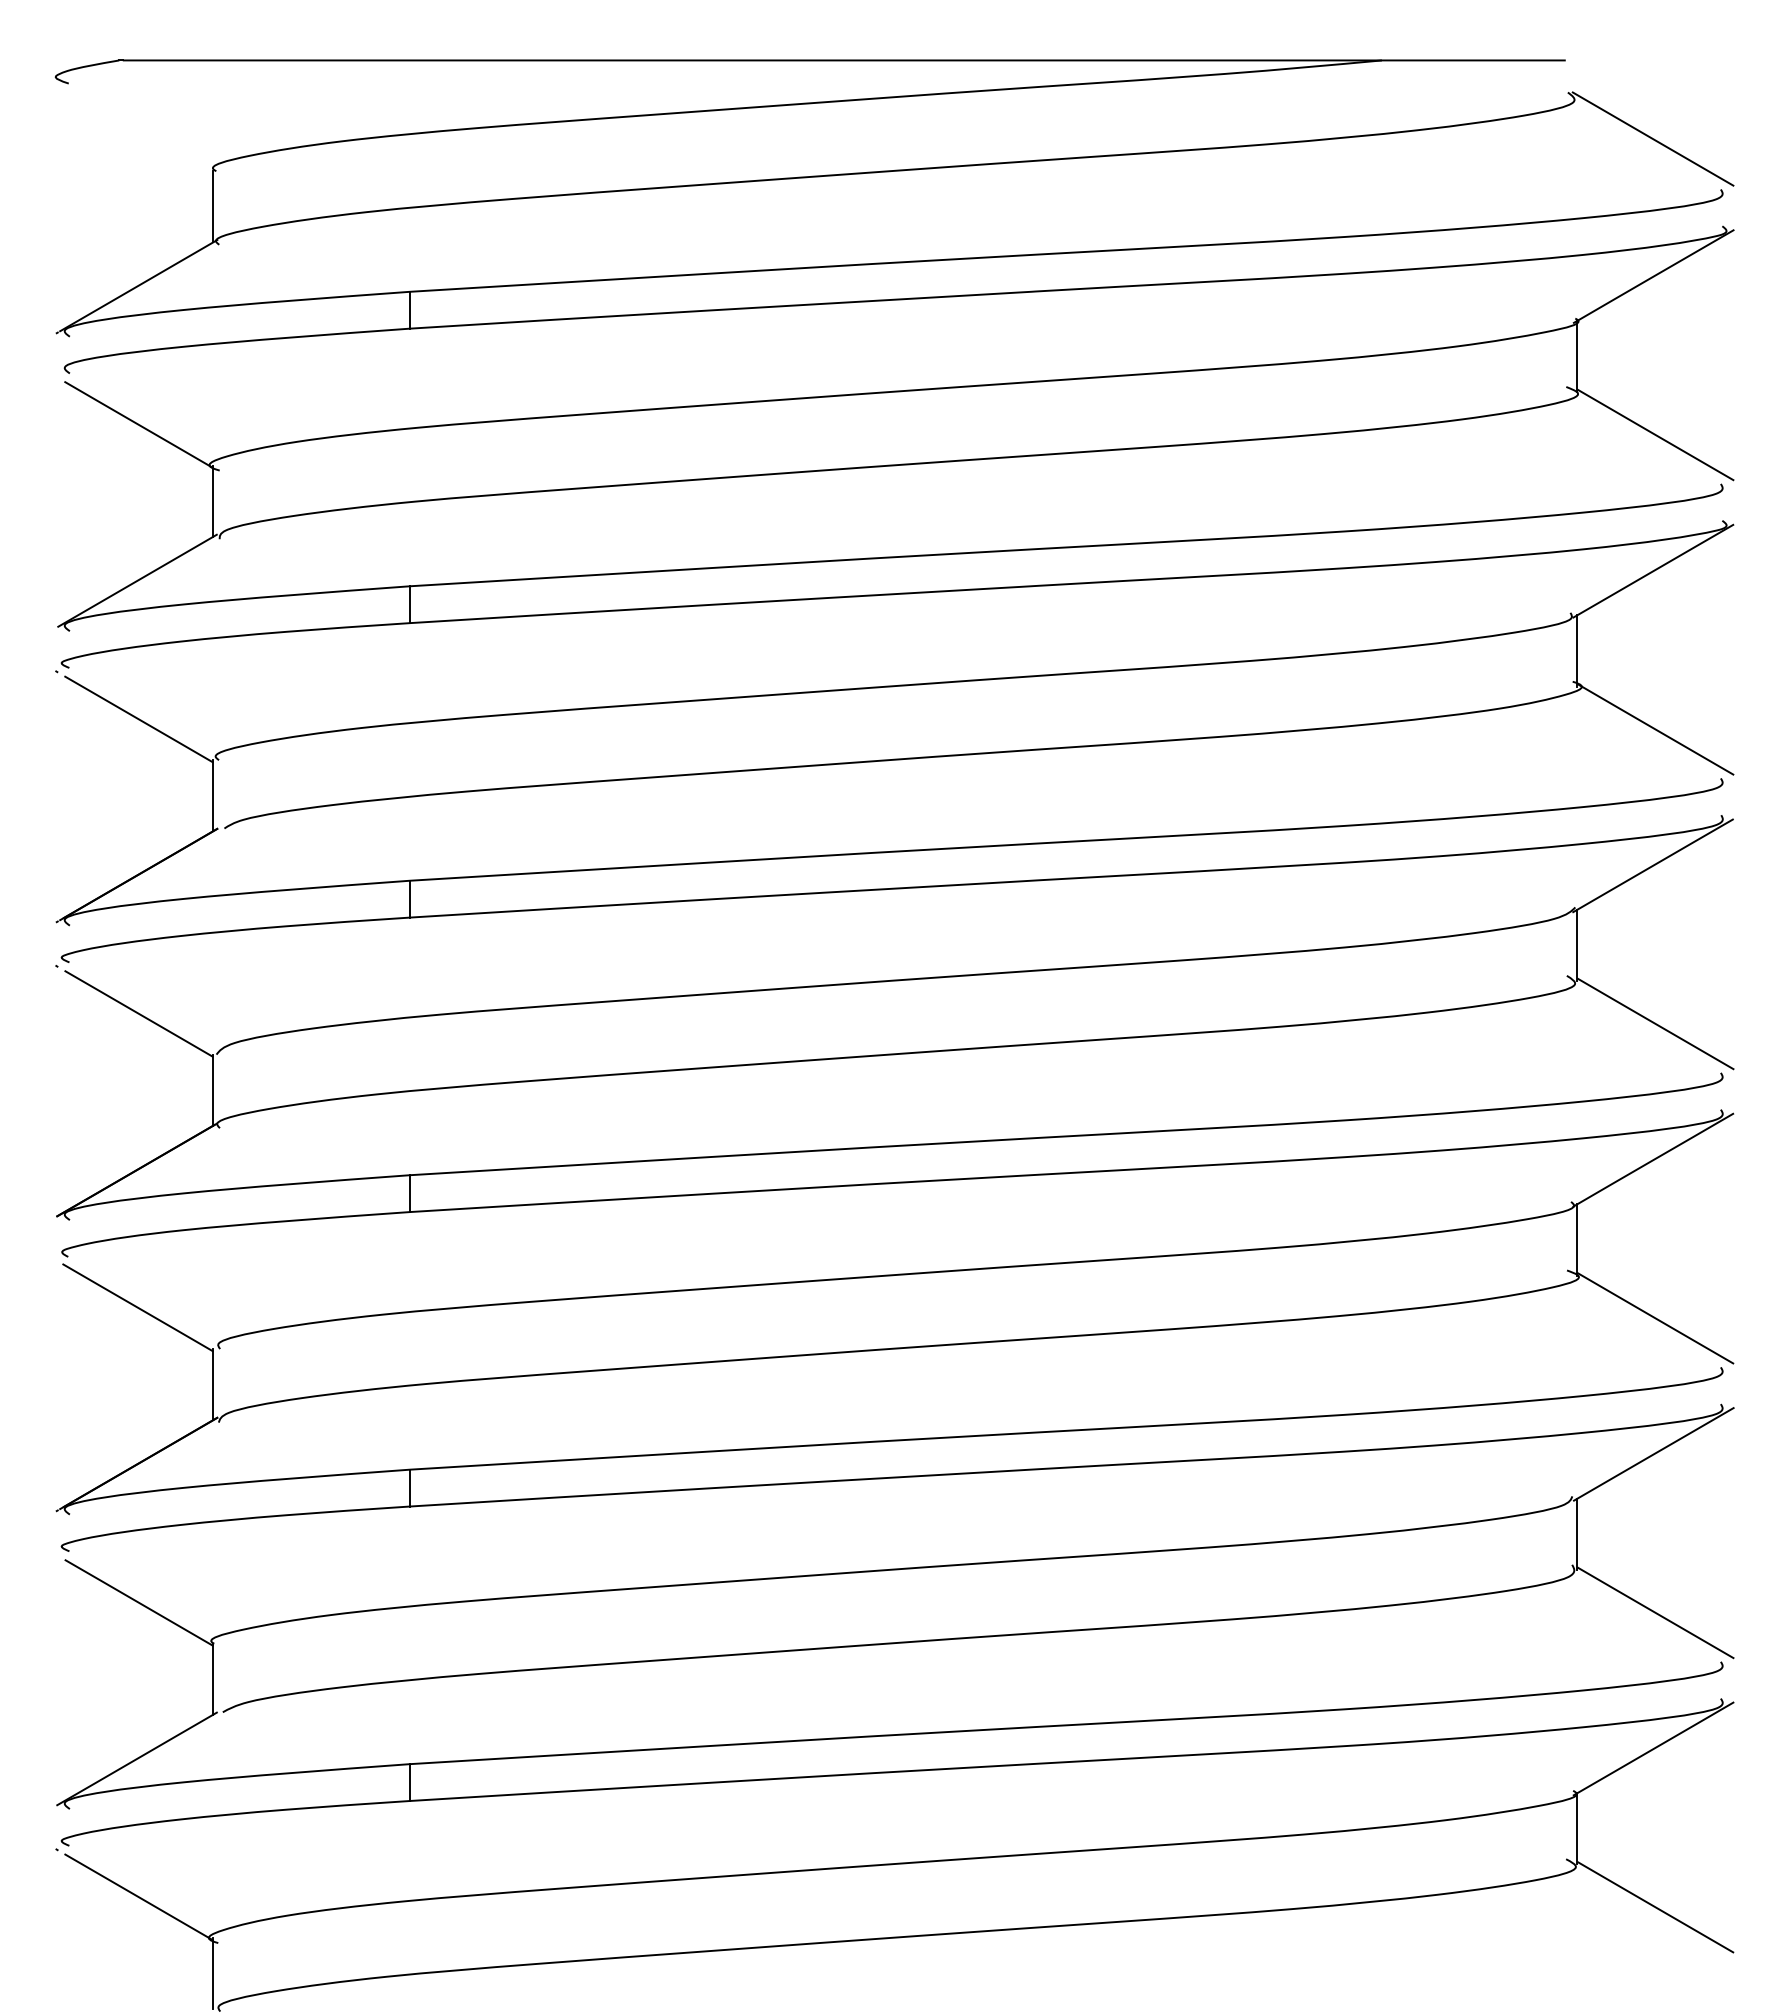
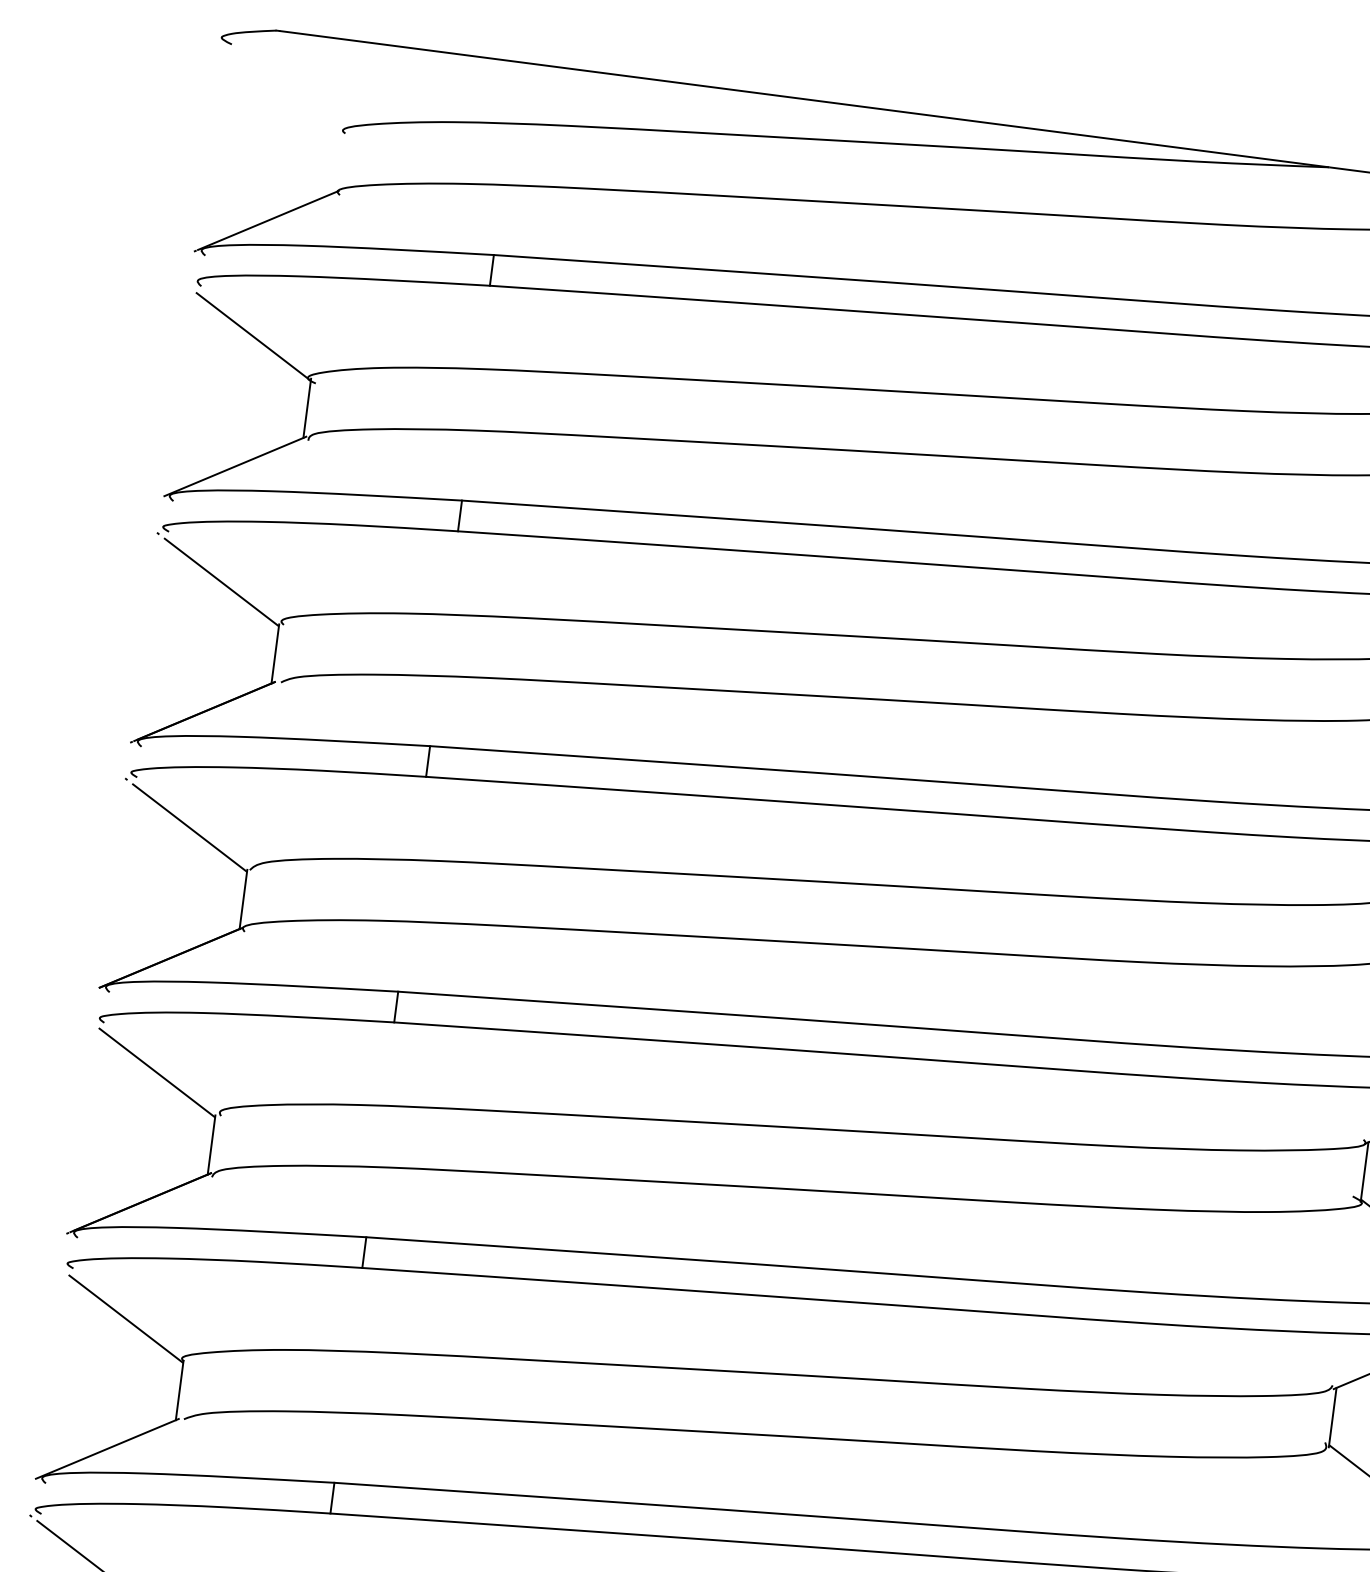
line: (213, 206) -> (339, 162), removed

